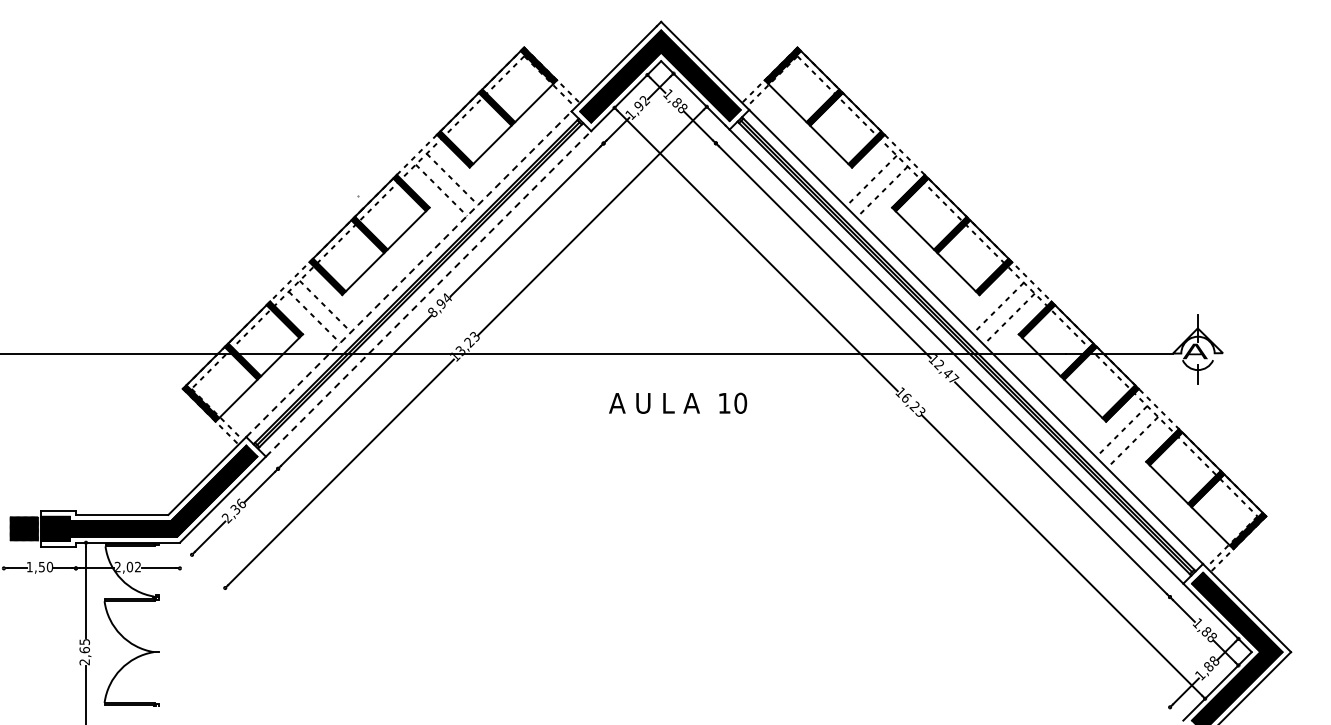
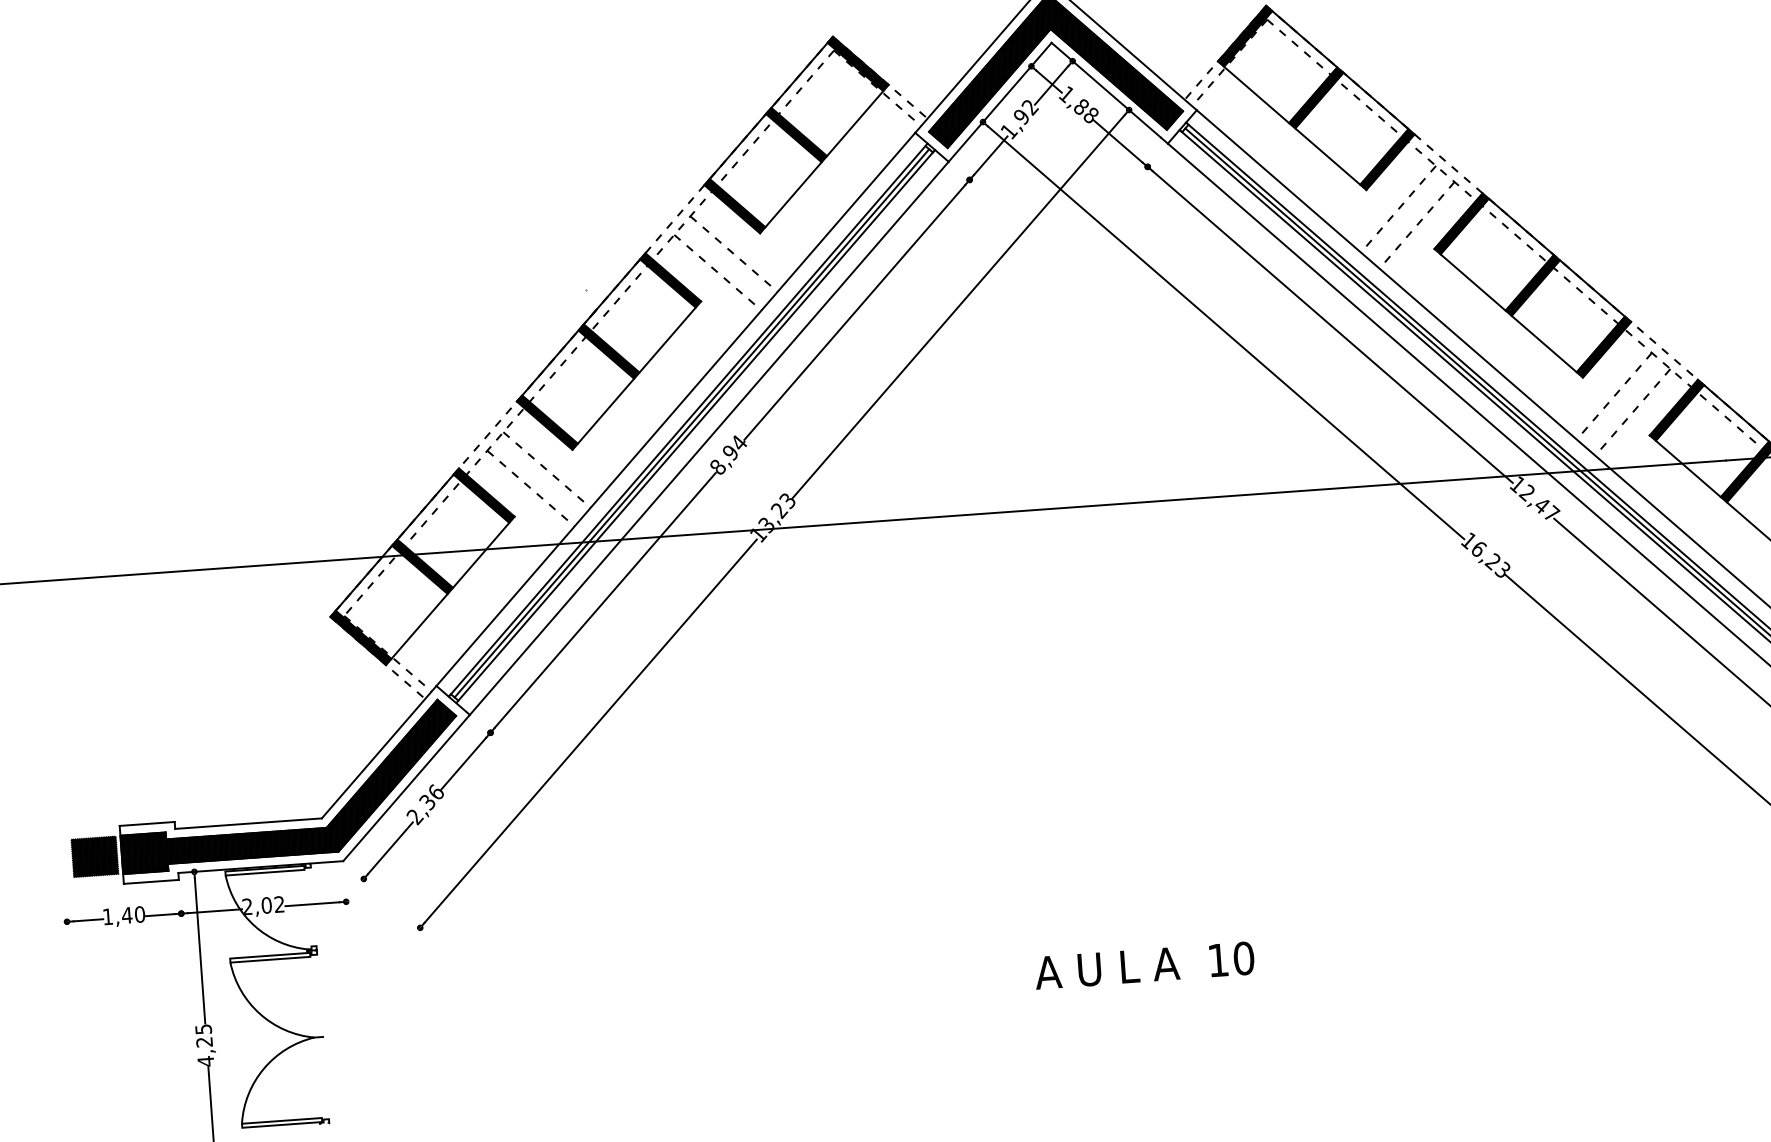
line: (409, 273) -> (676, 408), dashed -> solid
line: (428, 293) -> (709, 437), dashed -> solid
text: (678, 402) -> (1145, 964), moved
text: (41, 567) -> (126, 916), 1,50 -> 1,40
text: (84, 656) -> (204, 1052), 2,65 -> 4,25

